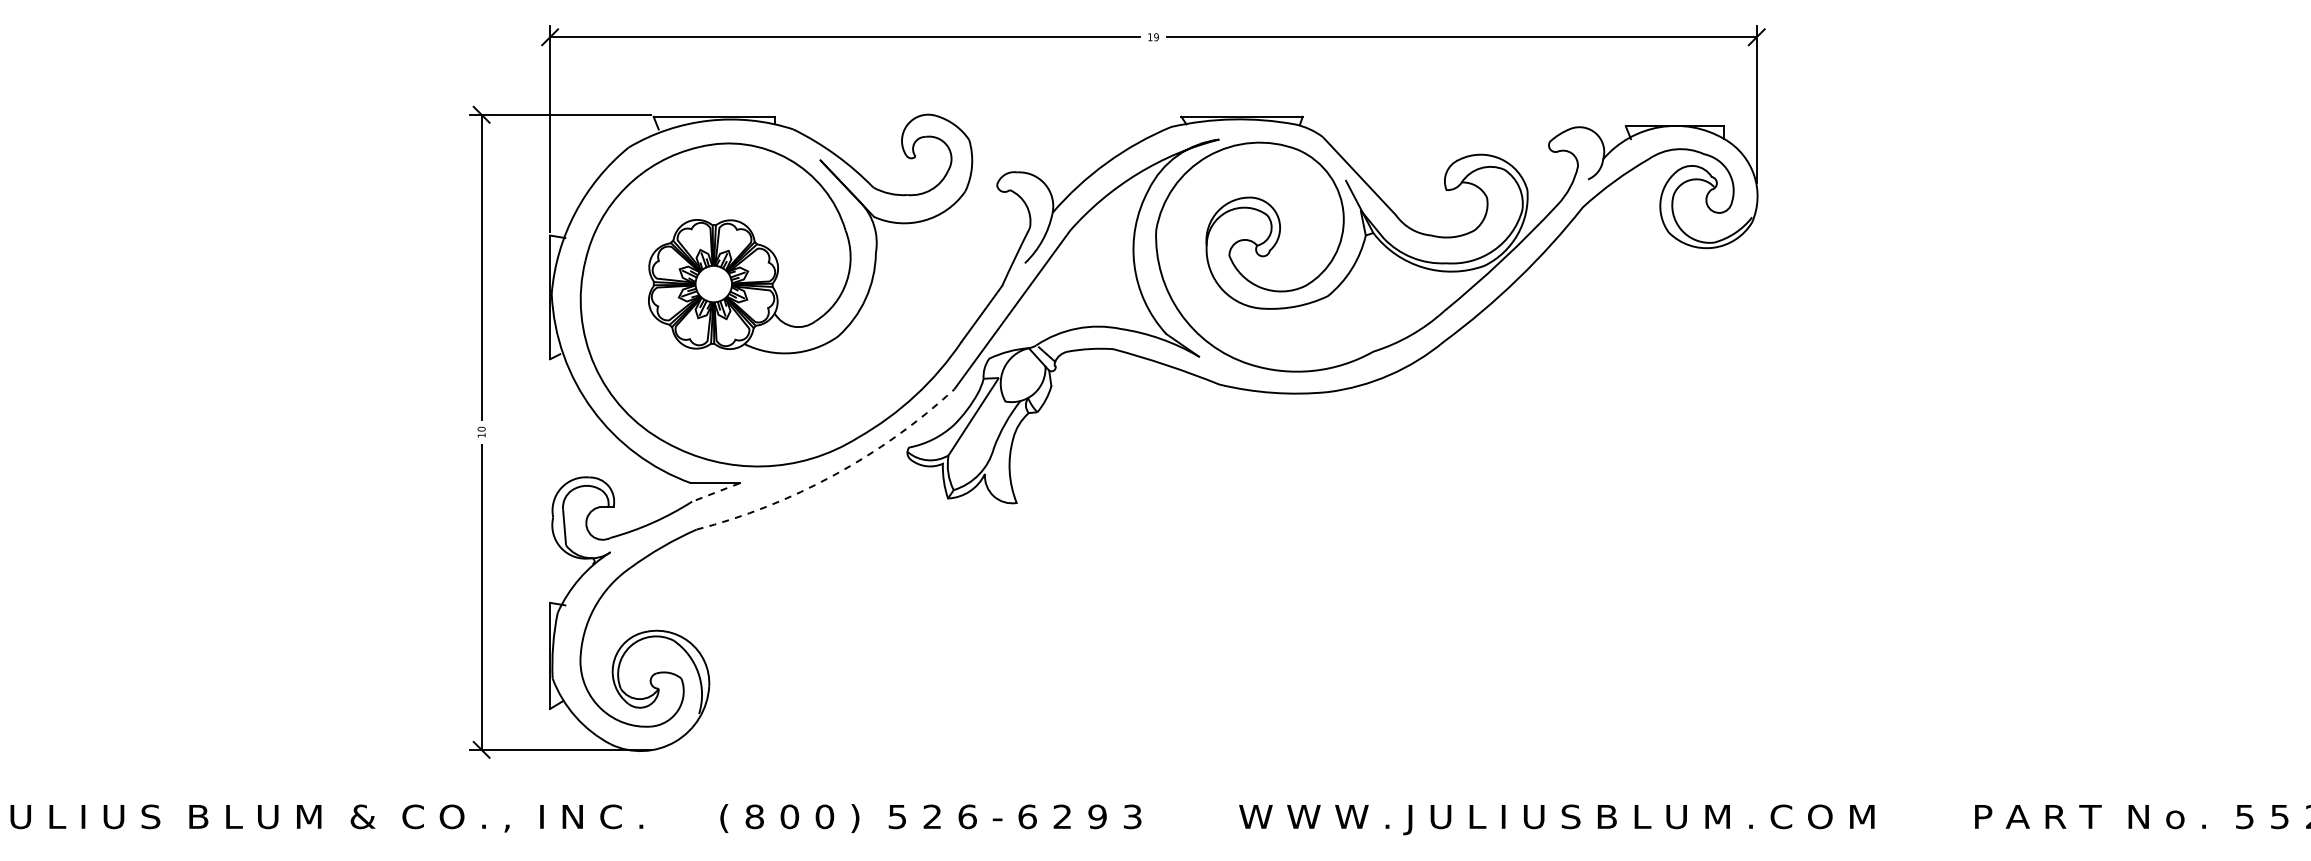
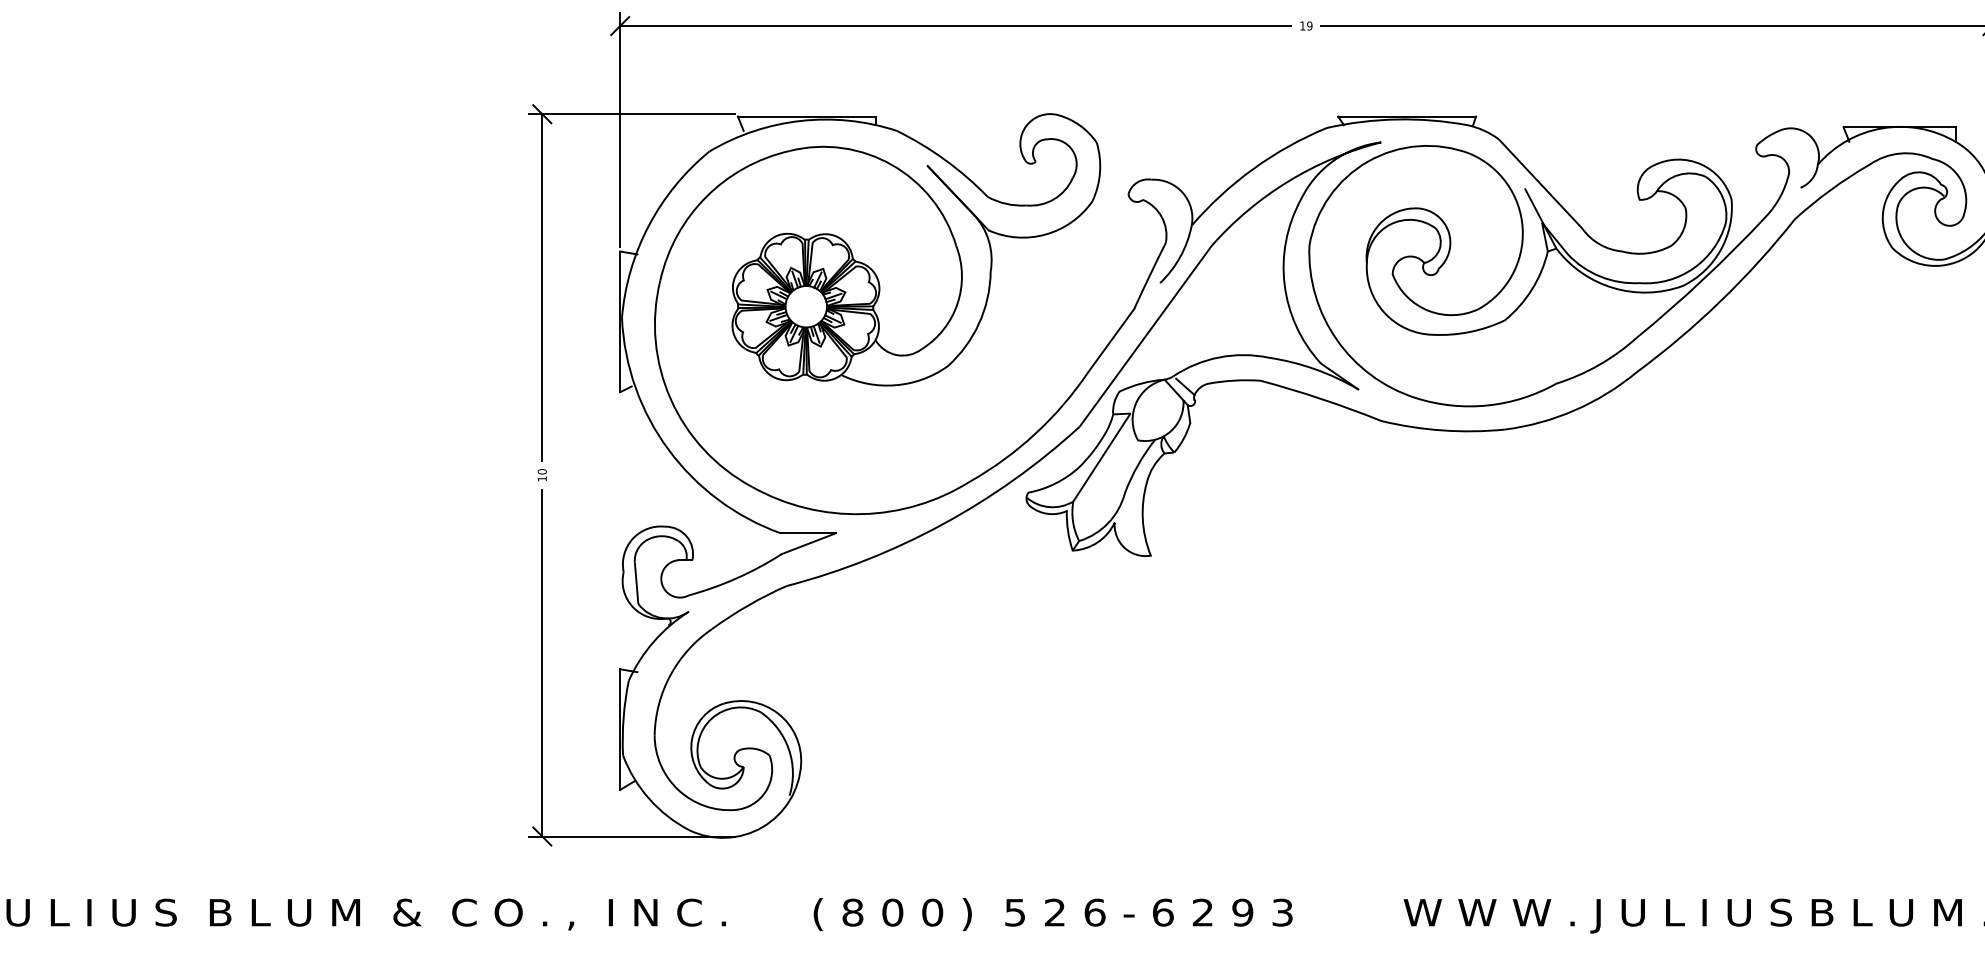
arc: (833, 475) -> (942, 524), dashed -> solid
line: (715, 492) -> (808, 543), dashed -> solid

